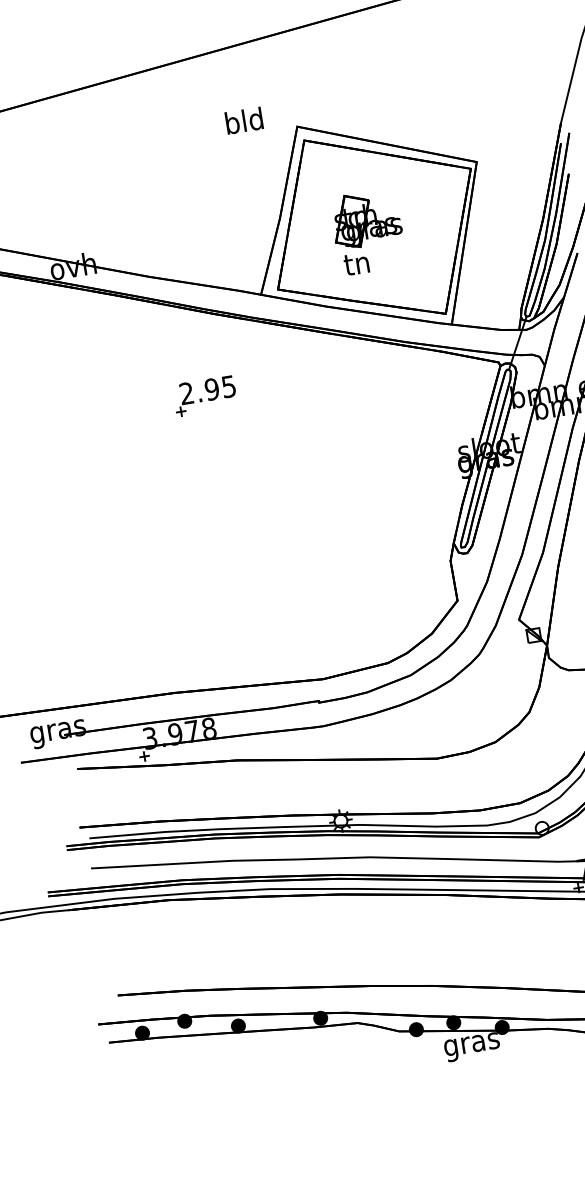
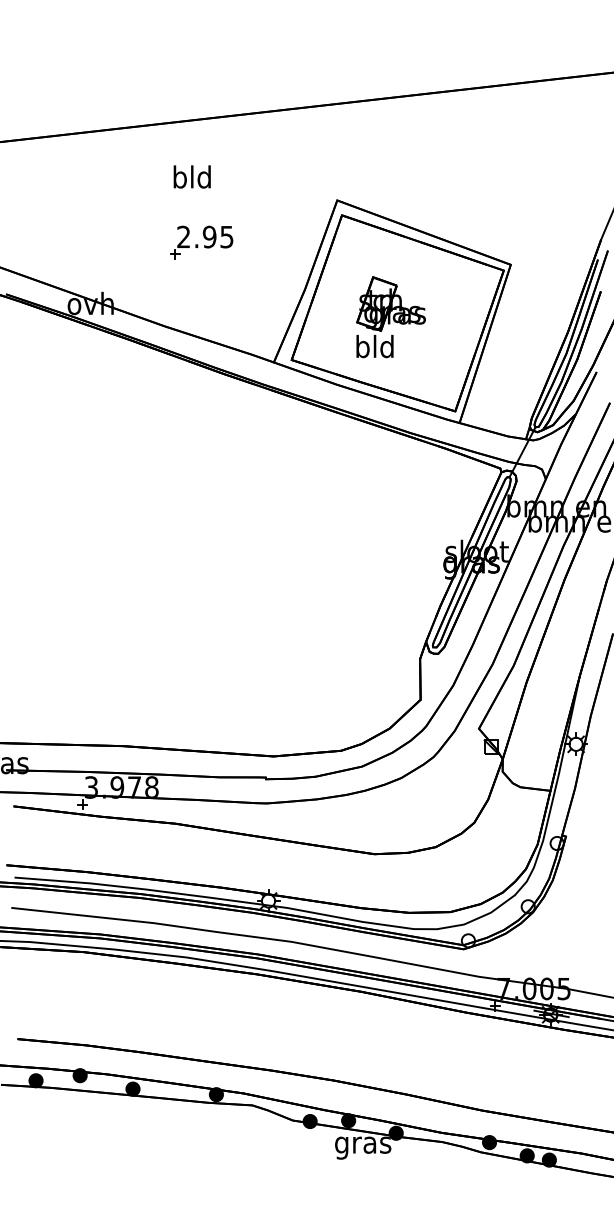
text: (243, 120) -> (191, 176), moved
text: (356, 263) -> (374, 346), tn -> bld
part: (204, 396) -> (201, 242), moved

